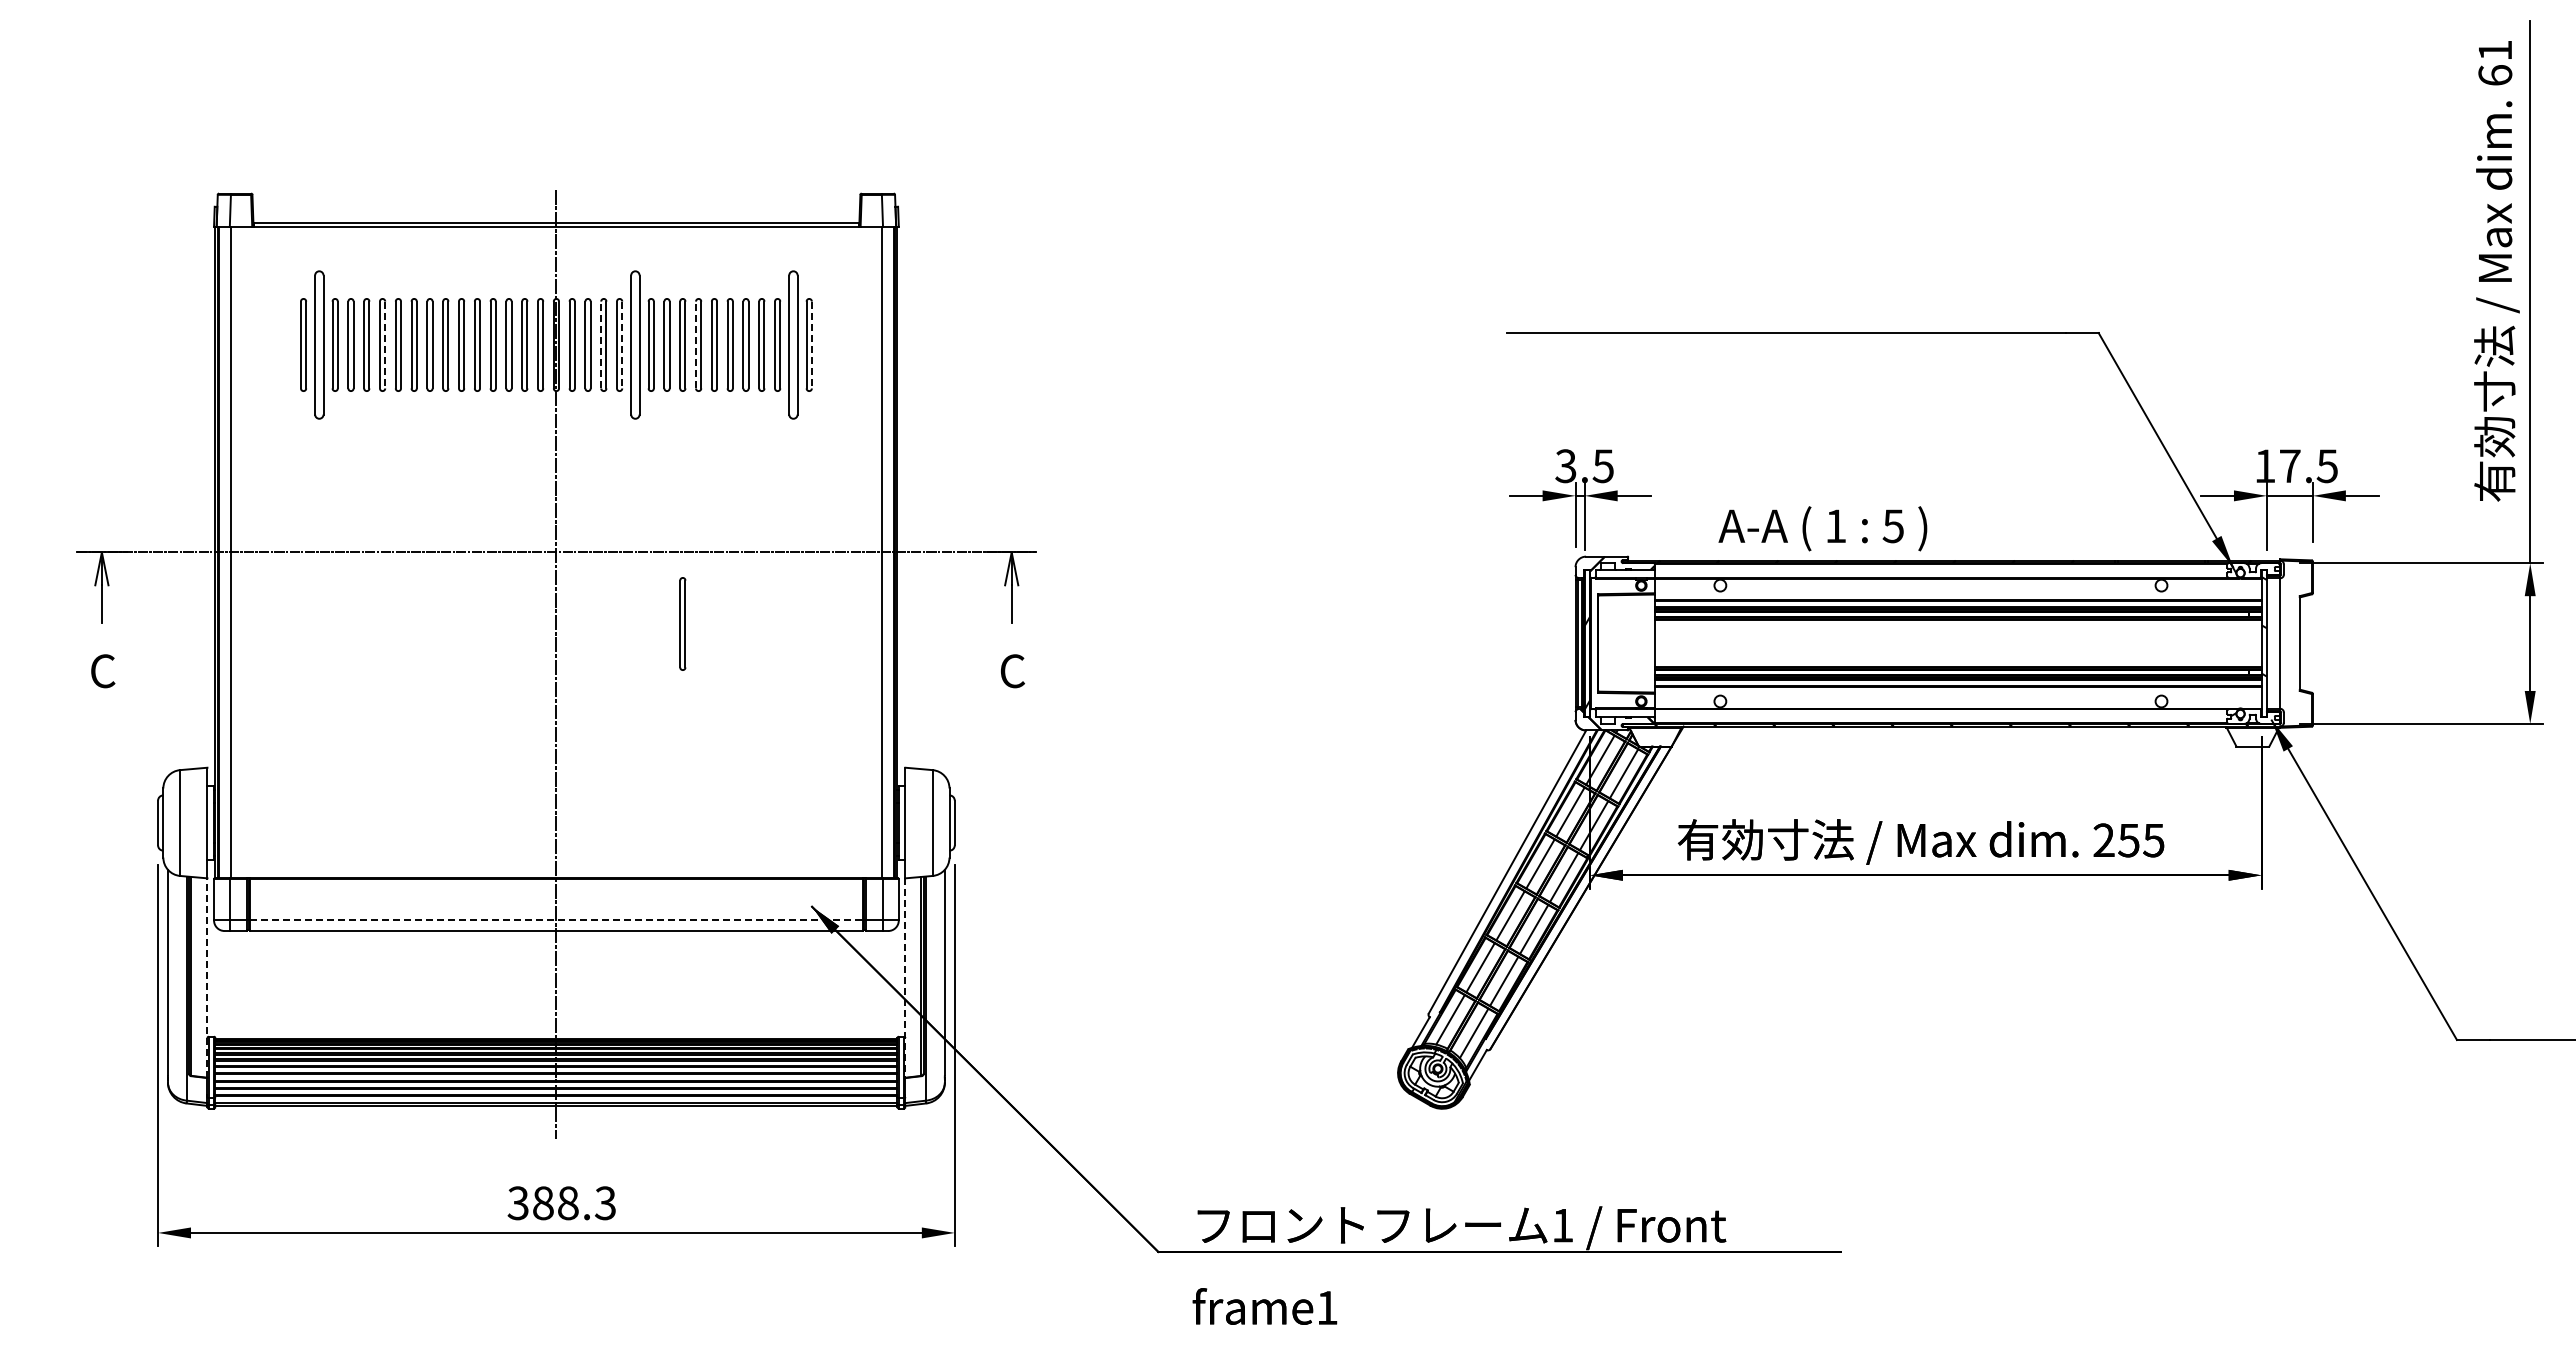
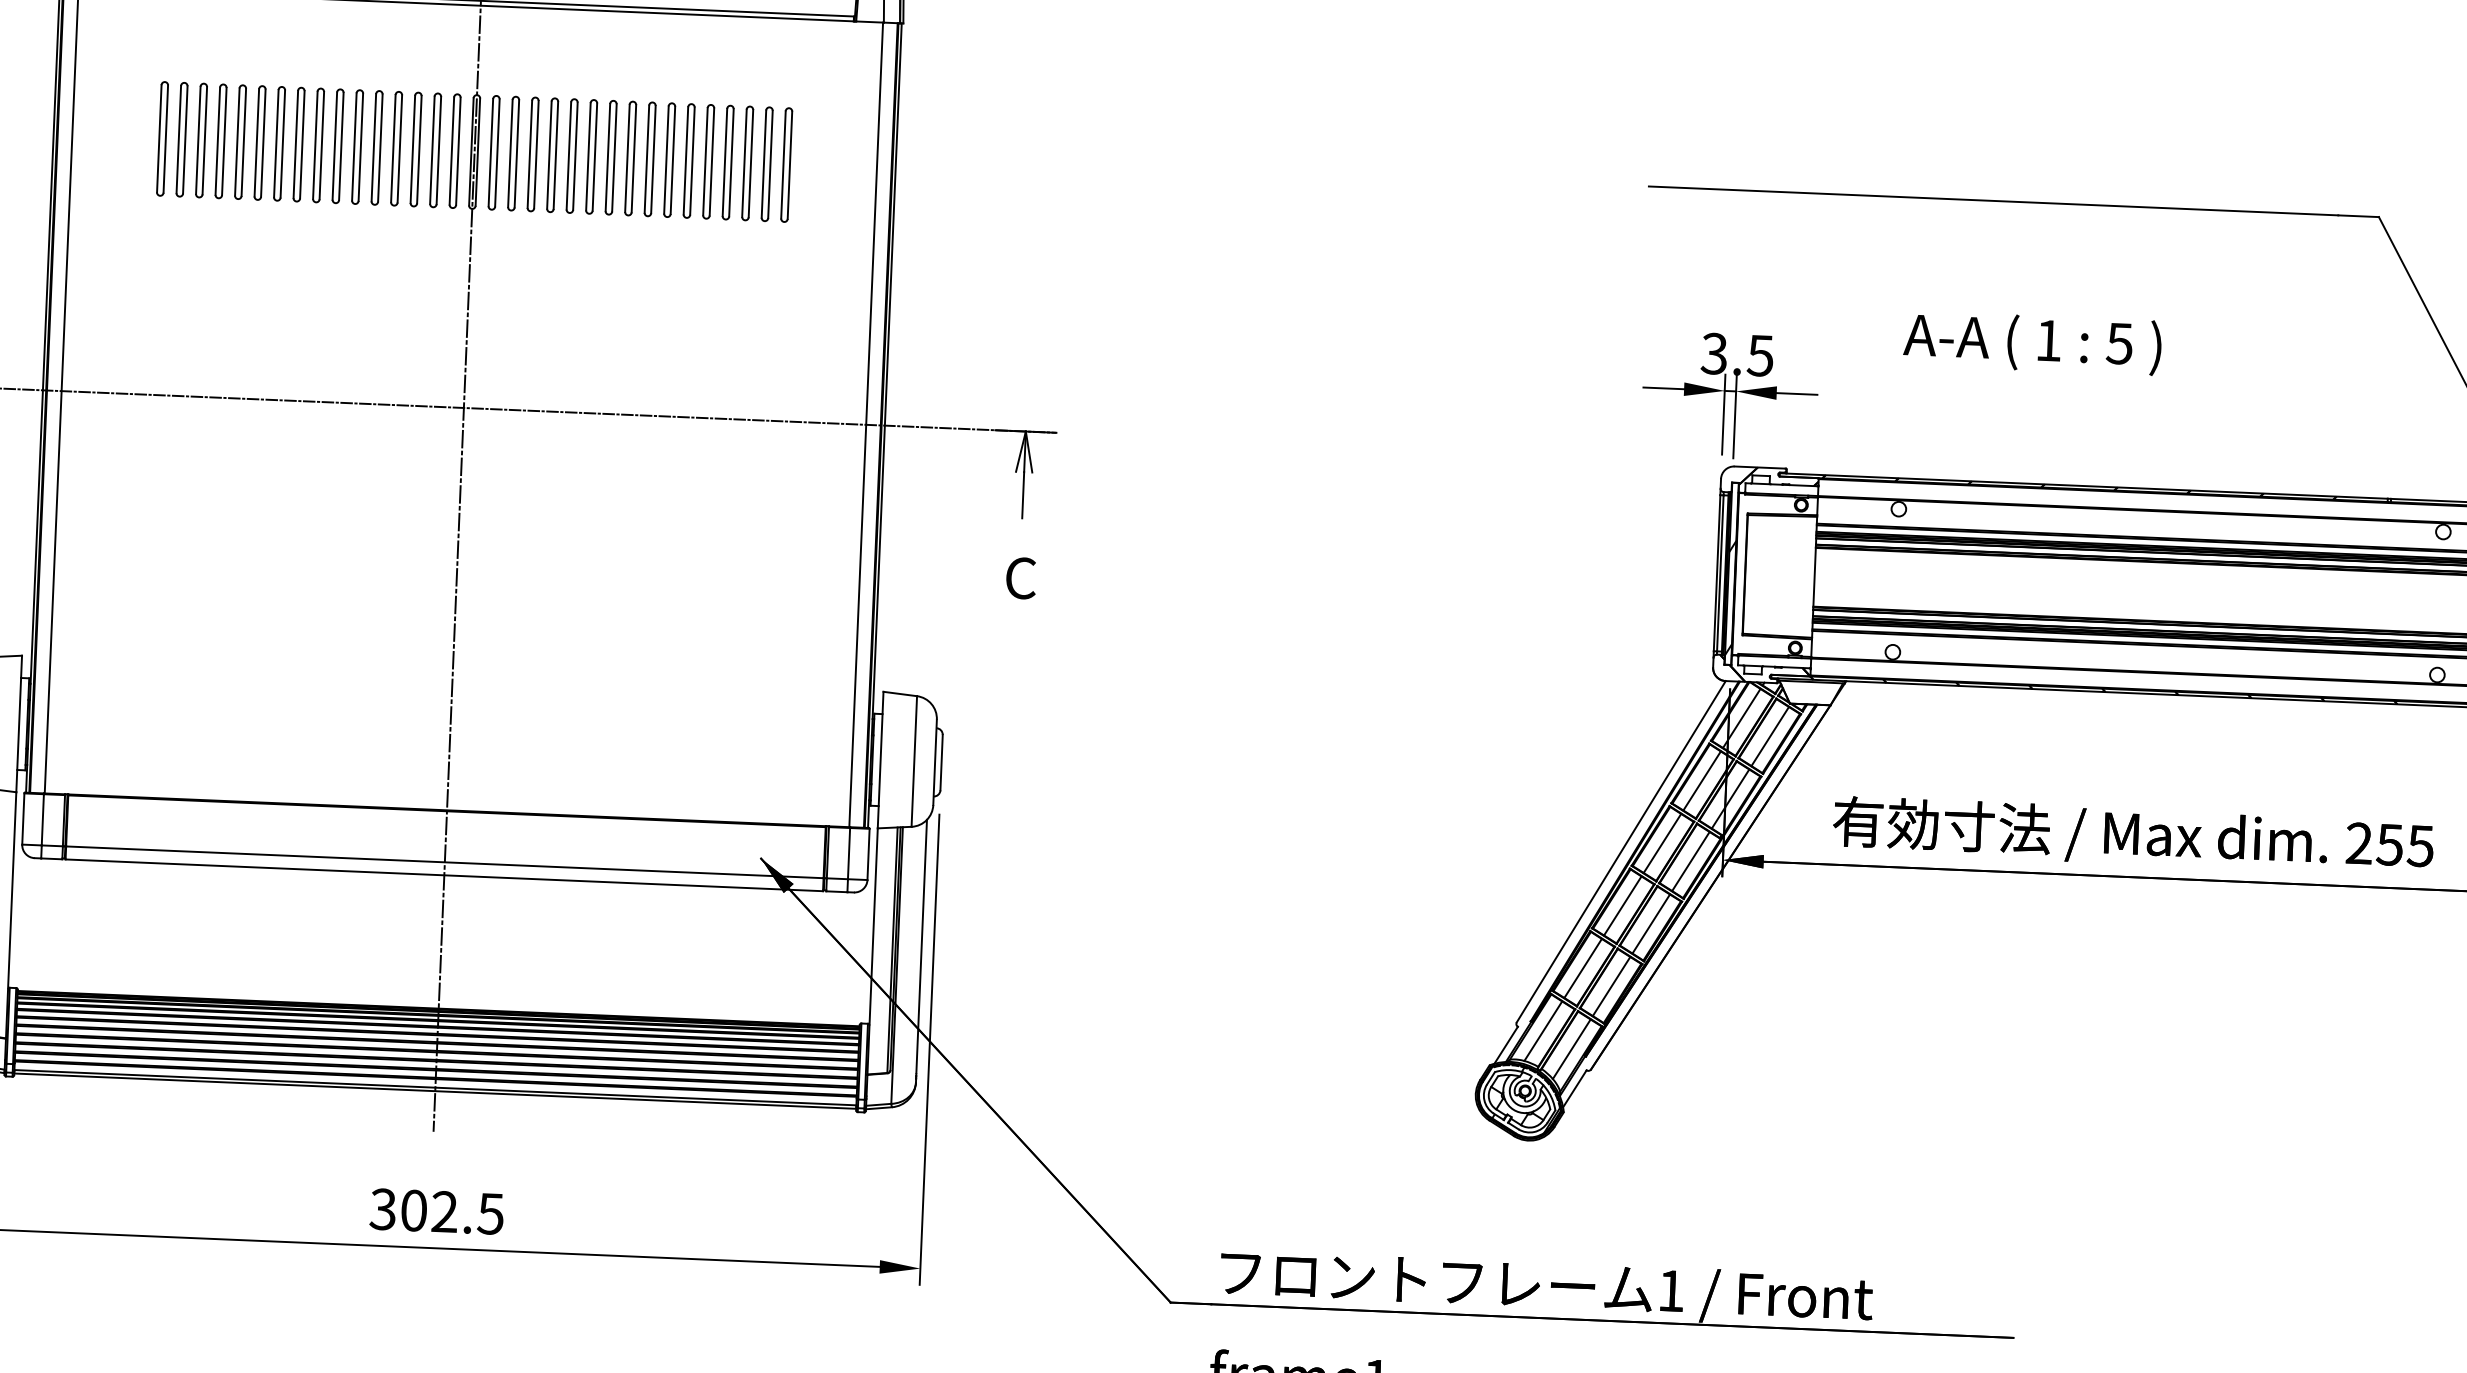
part: (319, 344) -> (182, 139), size x0.62
line: (601, 344) -> (530, 153), dashed -> solid
part: (635, 344) -> (572, 155), size x0.62
line: (696, 344) -> (647, 158), dashed -> solid
part: (793, 344) -> (767, 163), size x0.62
line: (385, 345) -> (263, 143), dashed -> solid
line: (622, 345) -> (556, 156), dashed -> solid
line: (811, 345) -> (789, 165), dashed -> solid
text: (1822, 528) -> (2032, 342), moved
part: (682, 623) -> (615, 502), removed
line: (556, 920) -> (444, 862), dashed -> solid
line: (207, 978) -> (11, 915), dashed -> solid
line: (905, 978) -> (872, 951), dashed -> solid
text: (574, 1203) -> (452, 1212), 388.3 -> 302.5

